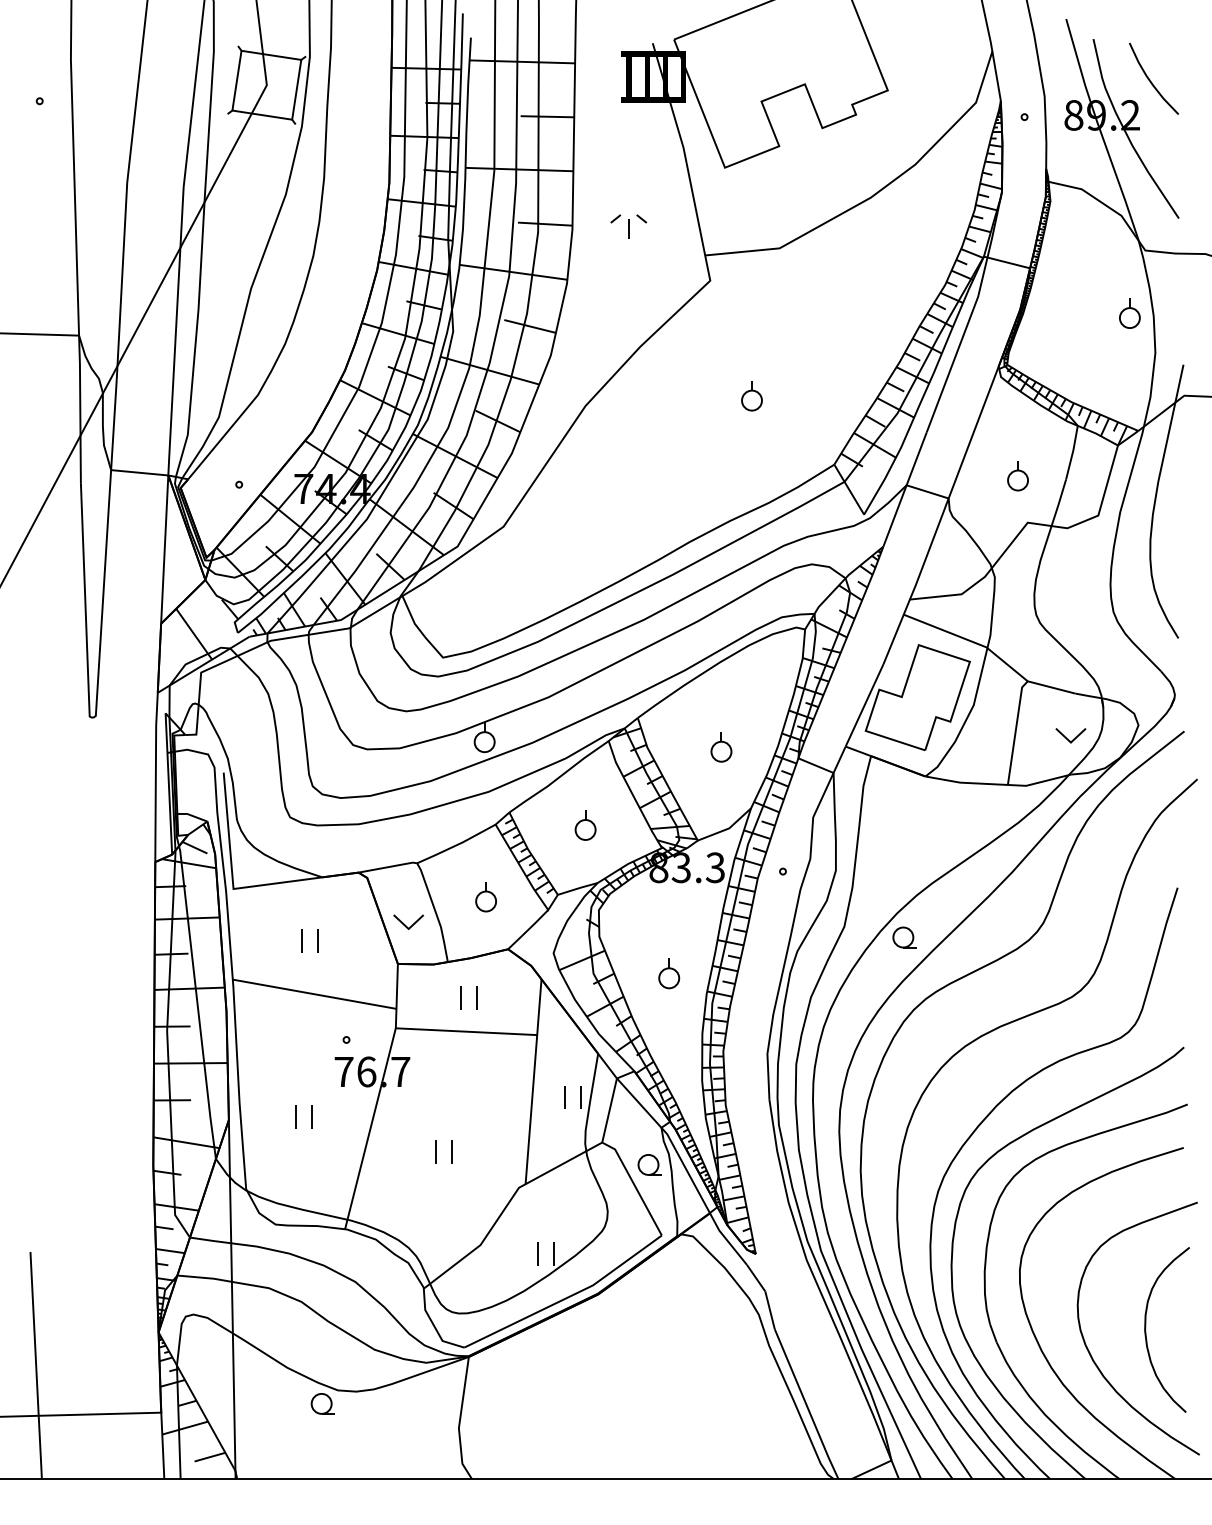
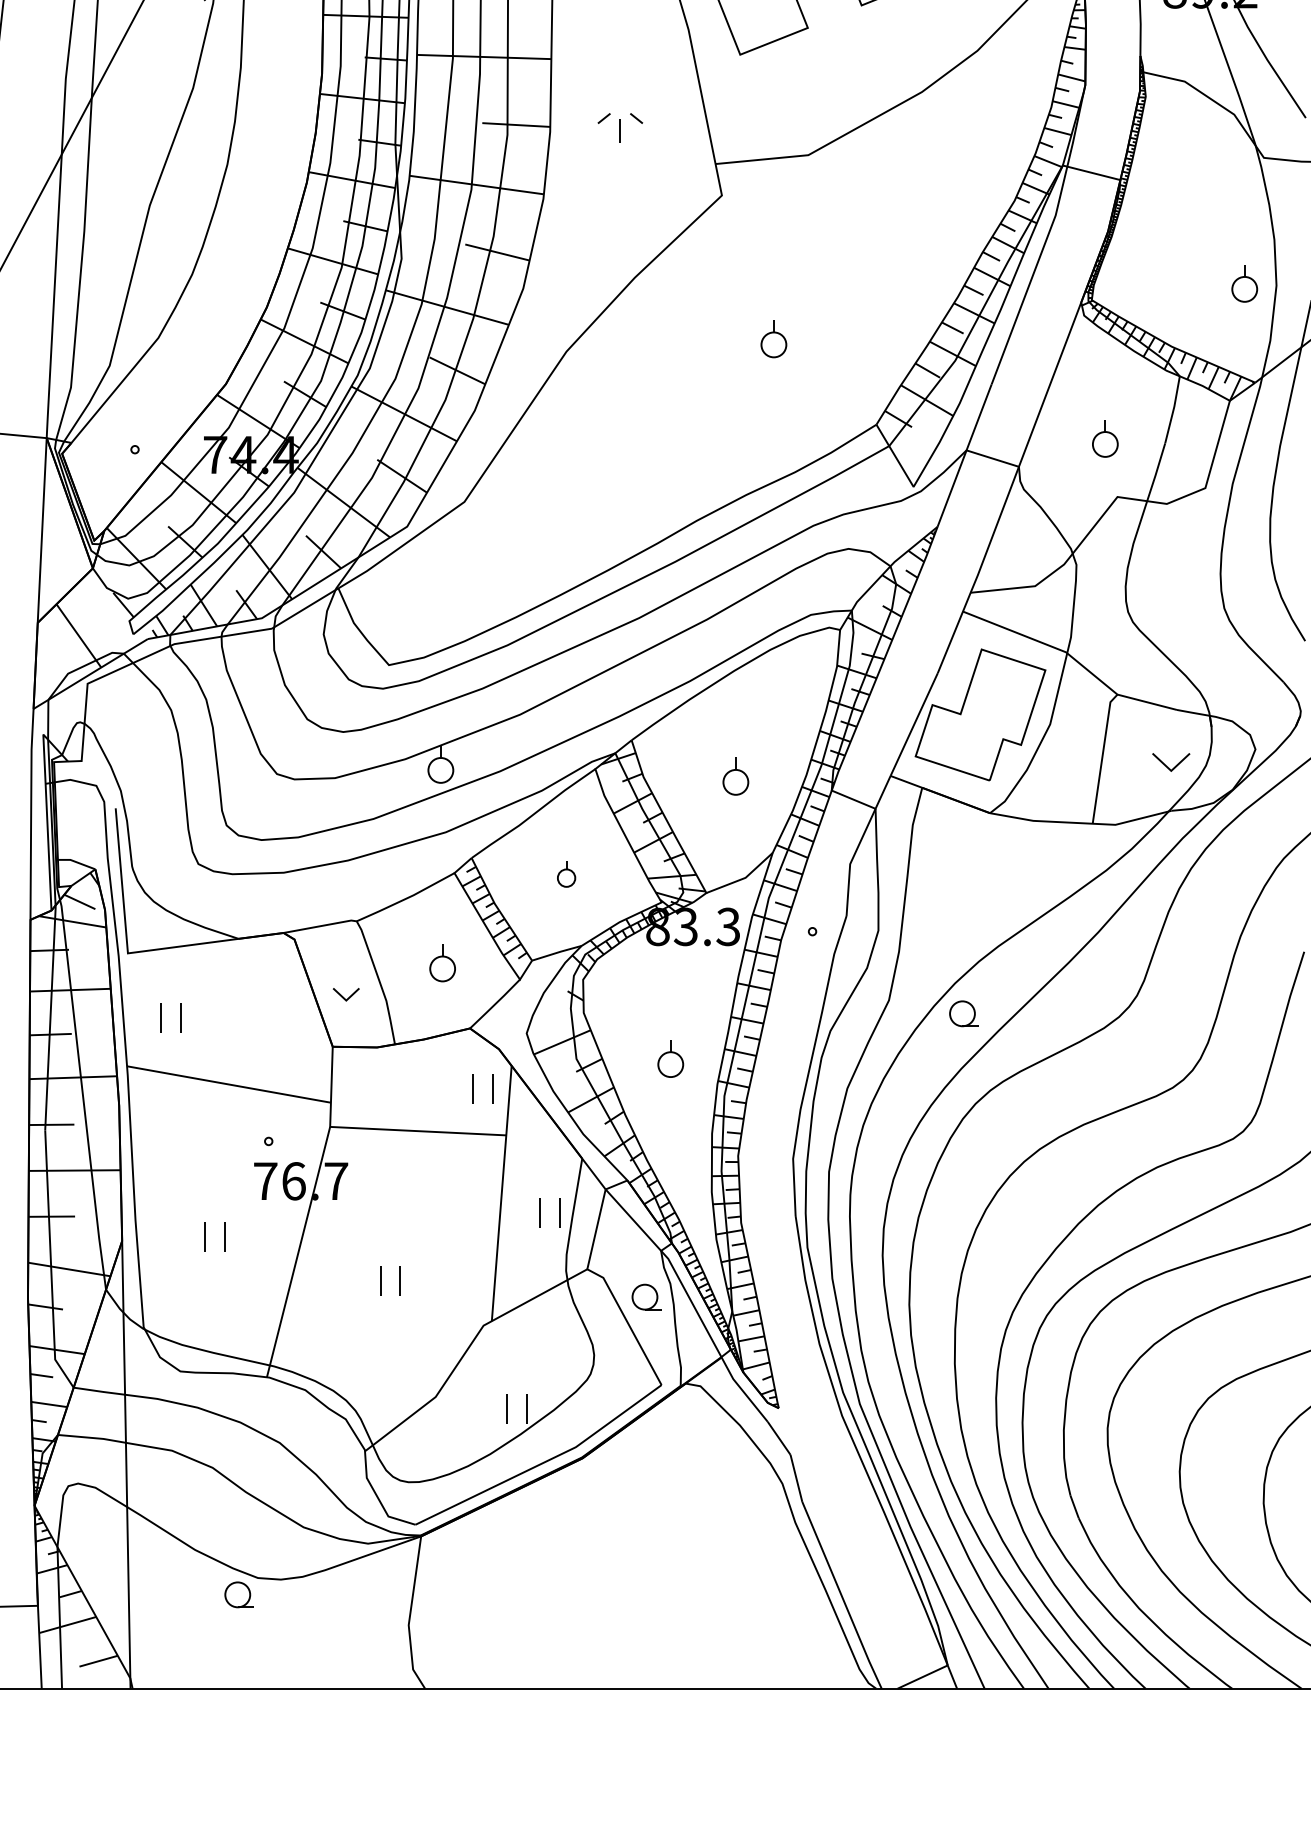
part: (1129, 313) -> (1244, 283), moved
part: (585, 825) -> (566, 874), size x0.7
part: (408, 921) -> (345, 993), size x0.7
part: (302, 940) -> (161, 1017), moved
part: (461, 997) -> (473, 1088), moved

